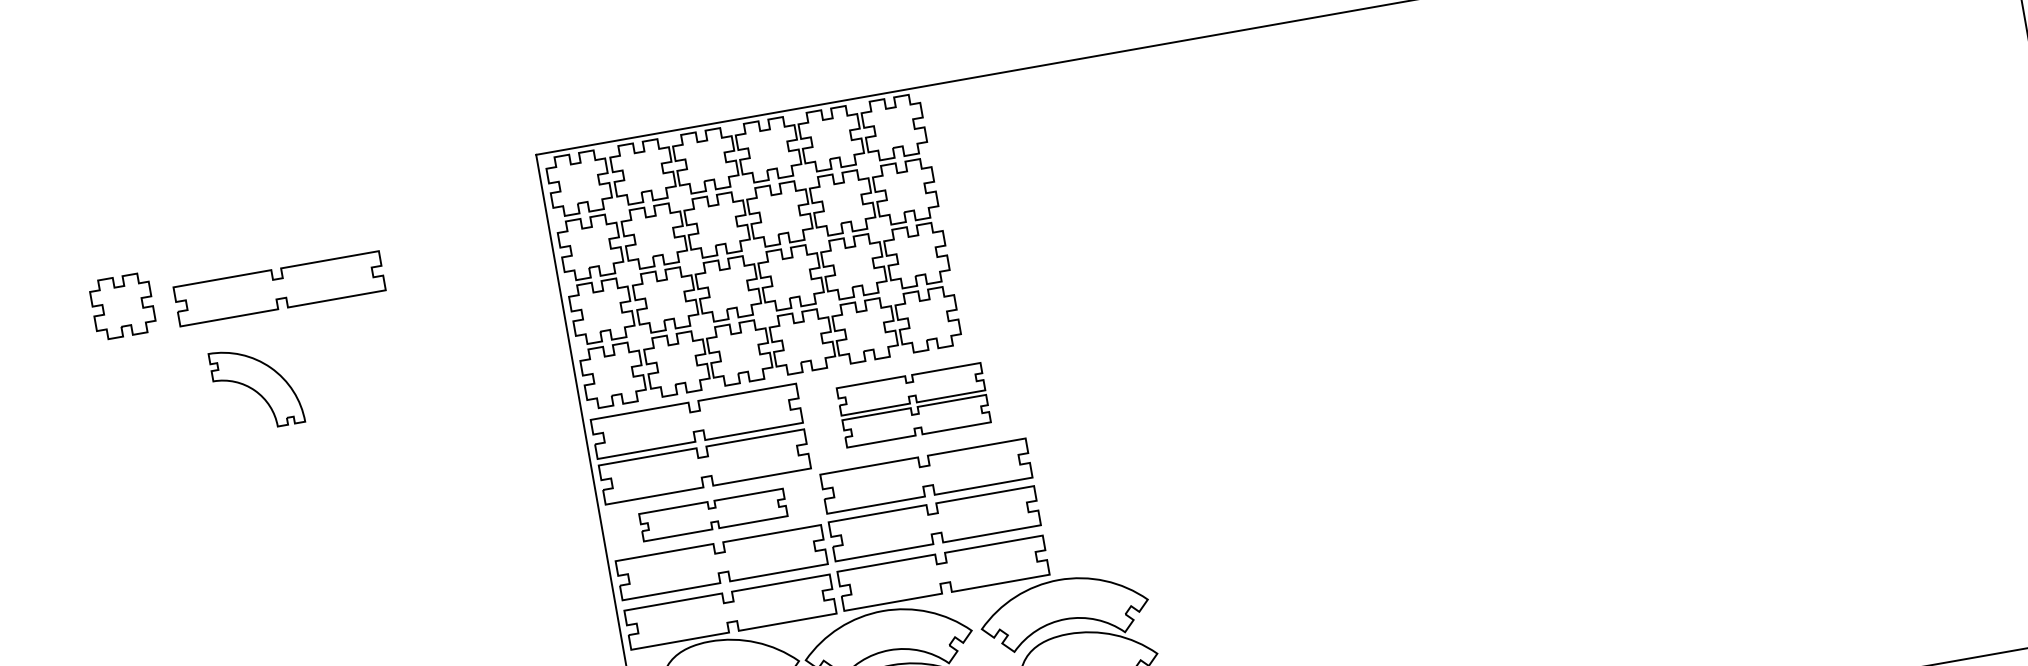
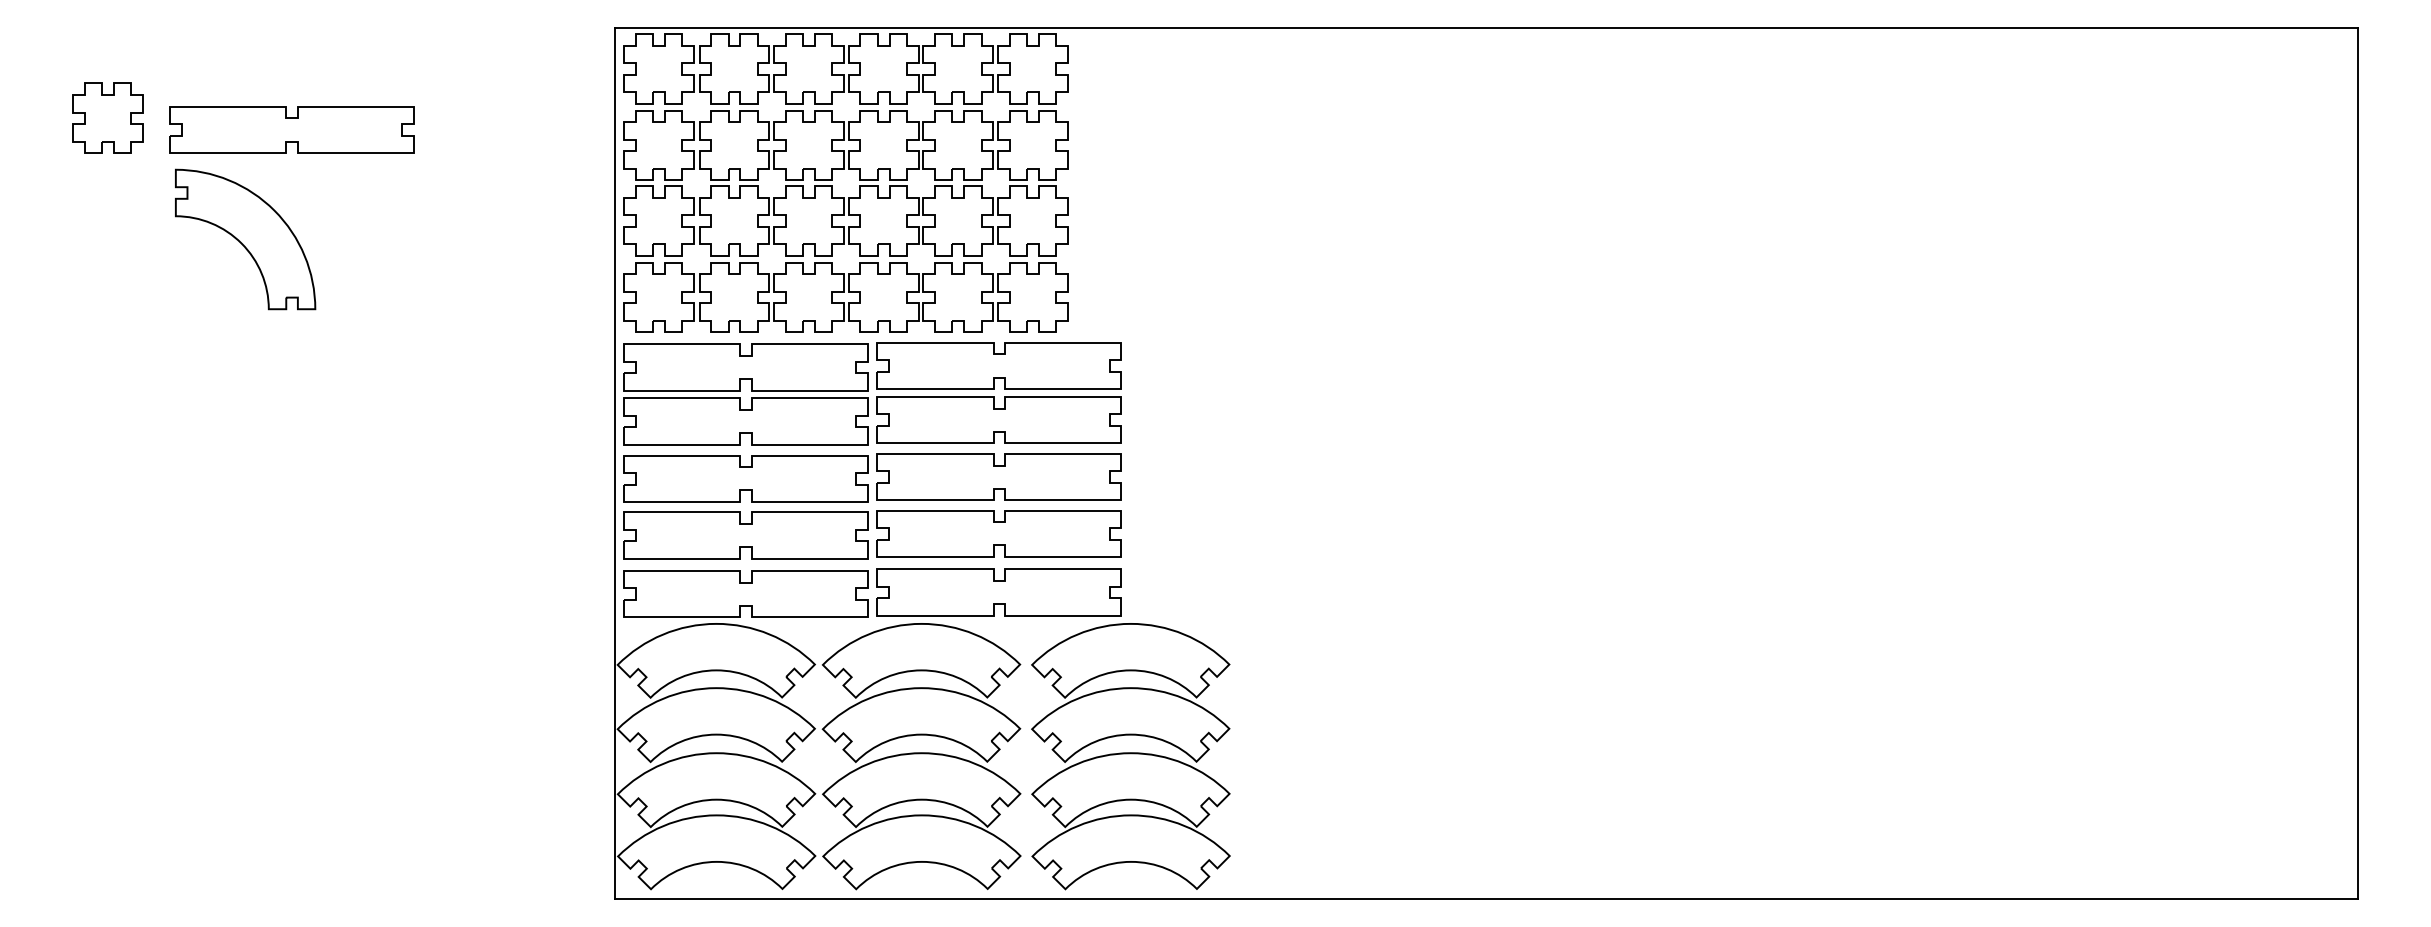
part: (256, 387) -> (245, 239), size x1.43
part: (913, 404) -> (998, 392), size x1.43
part: (713, 514) -> (745, 478), size x1.43

